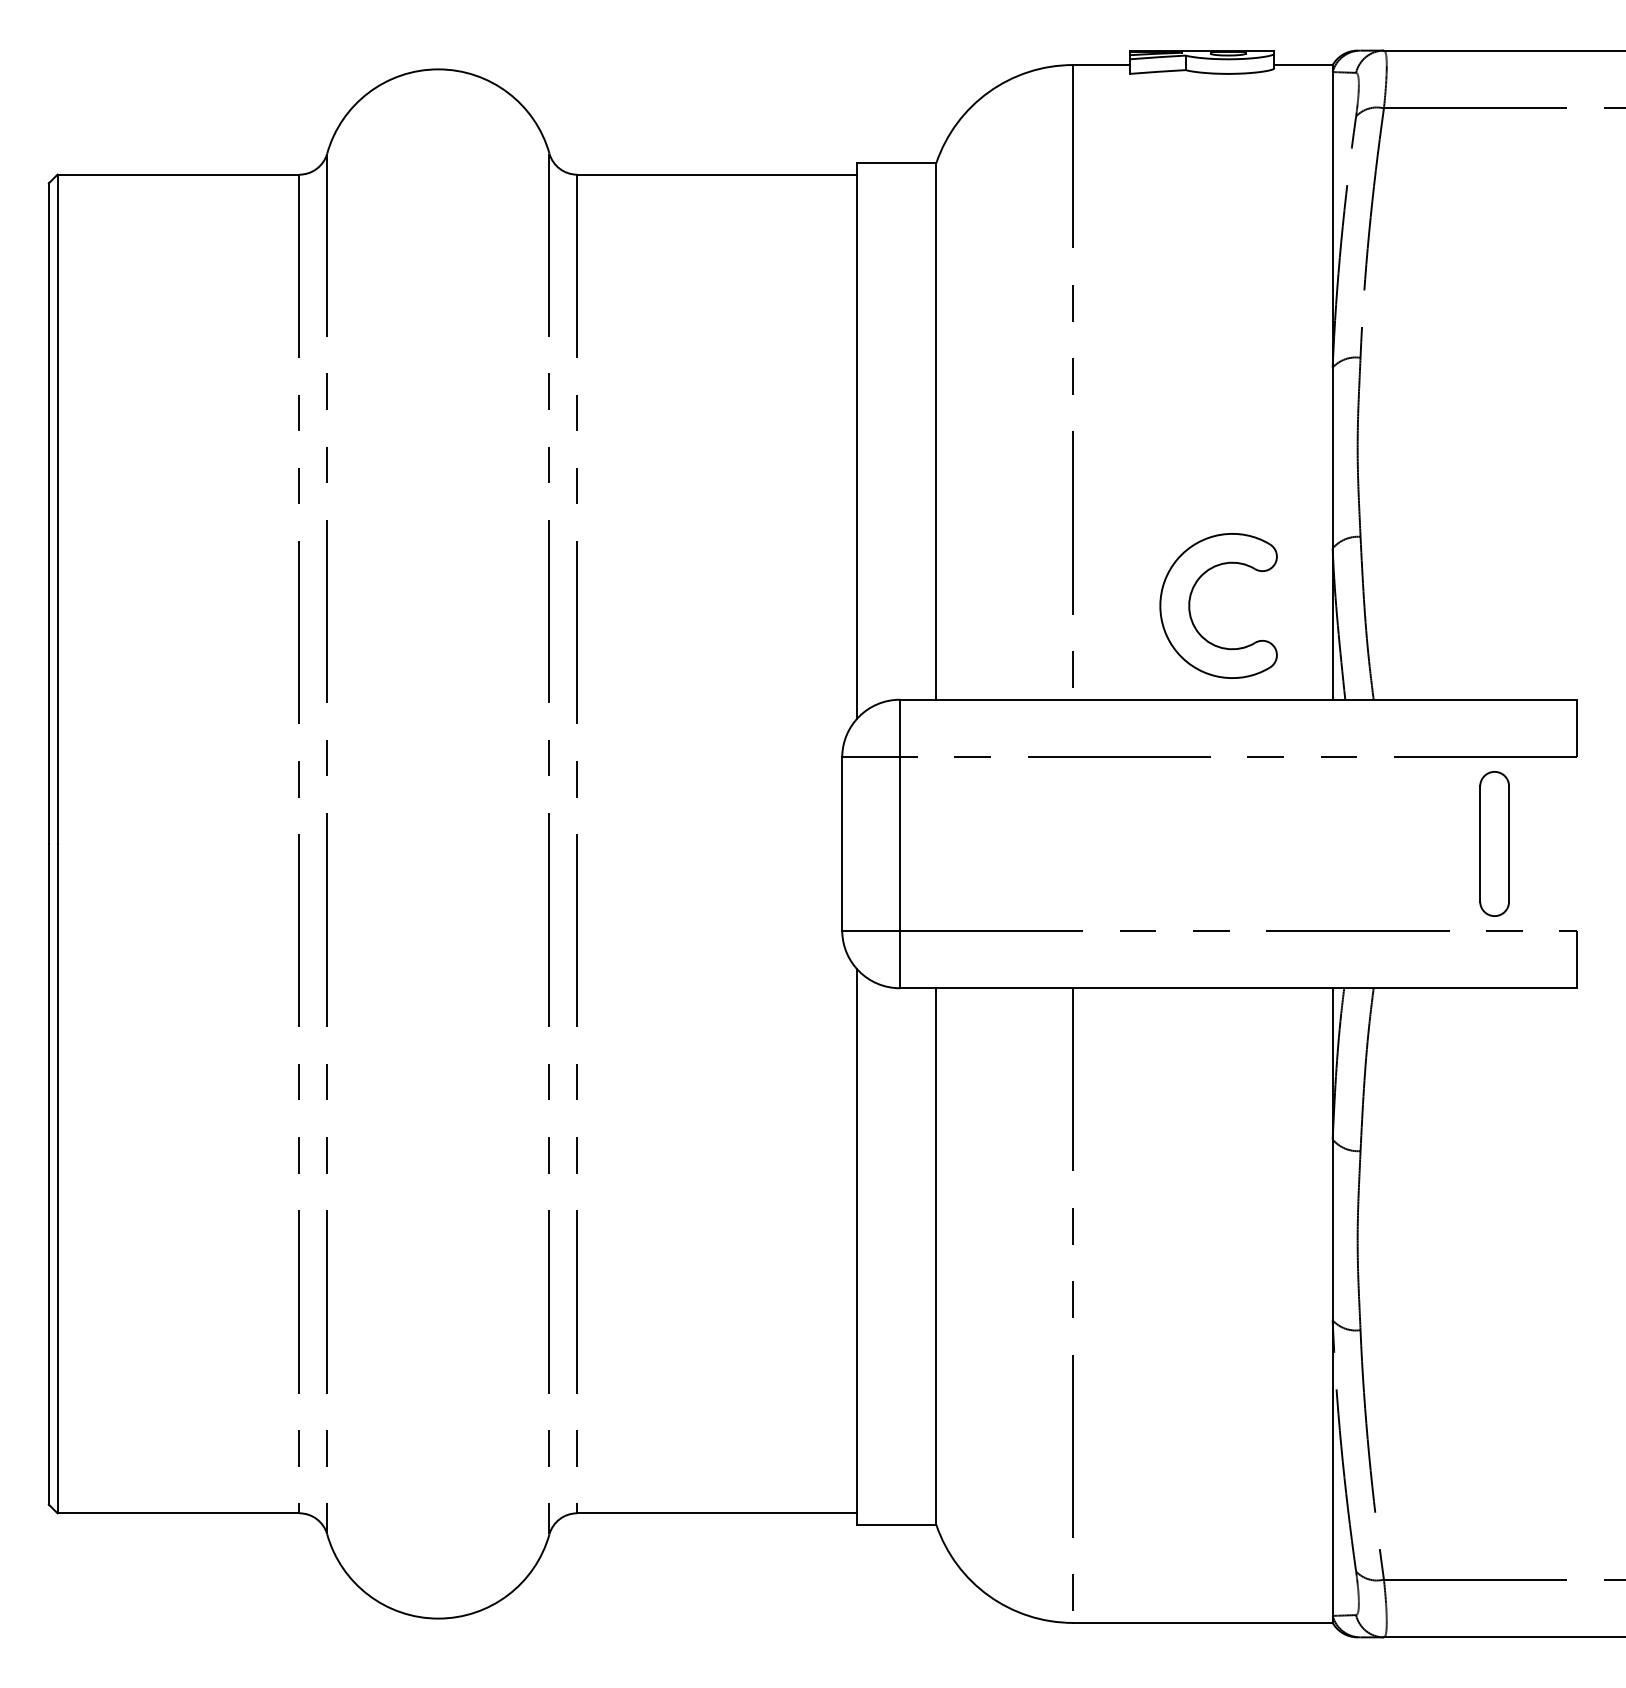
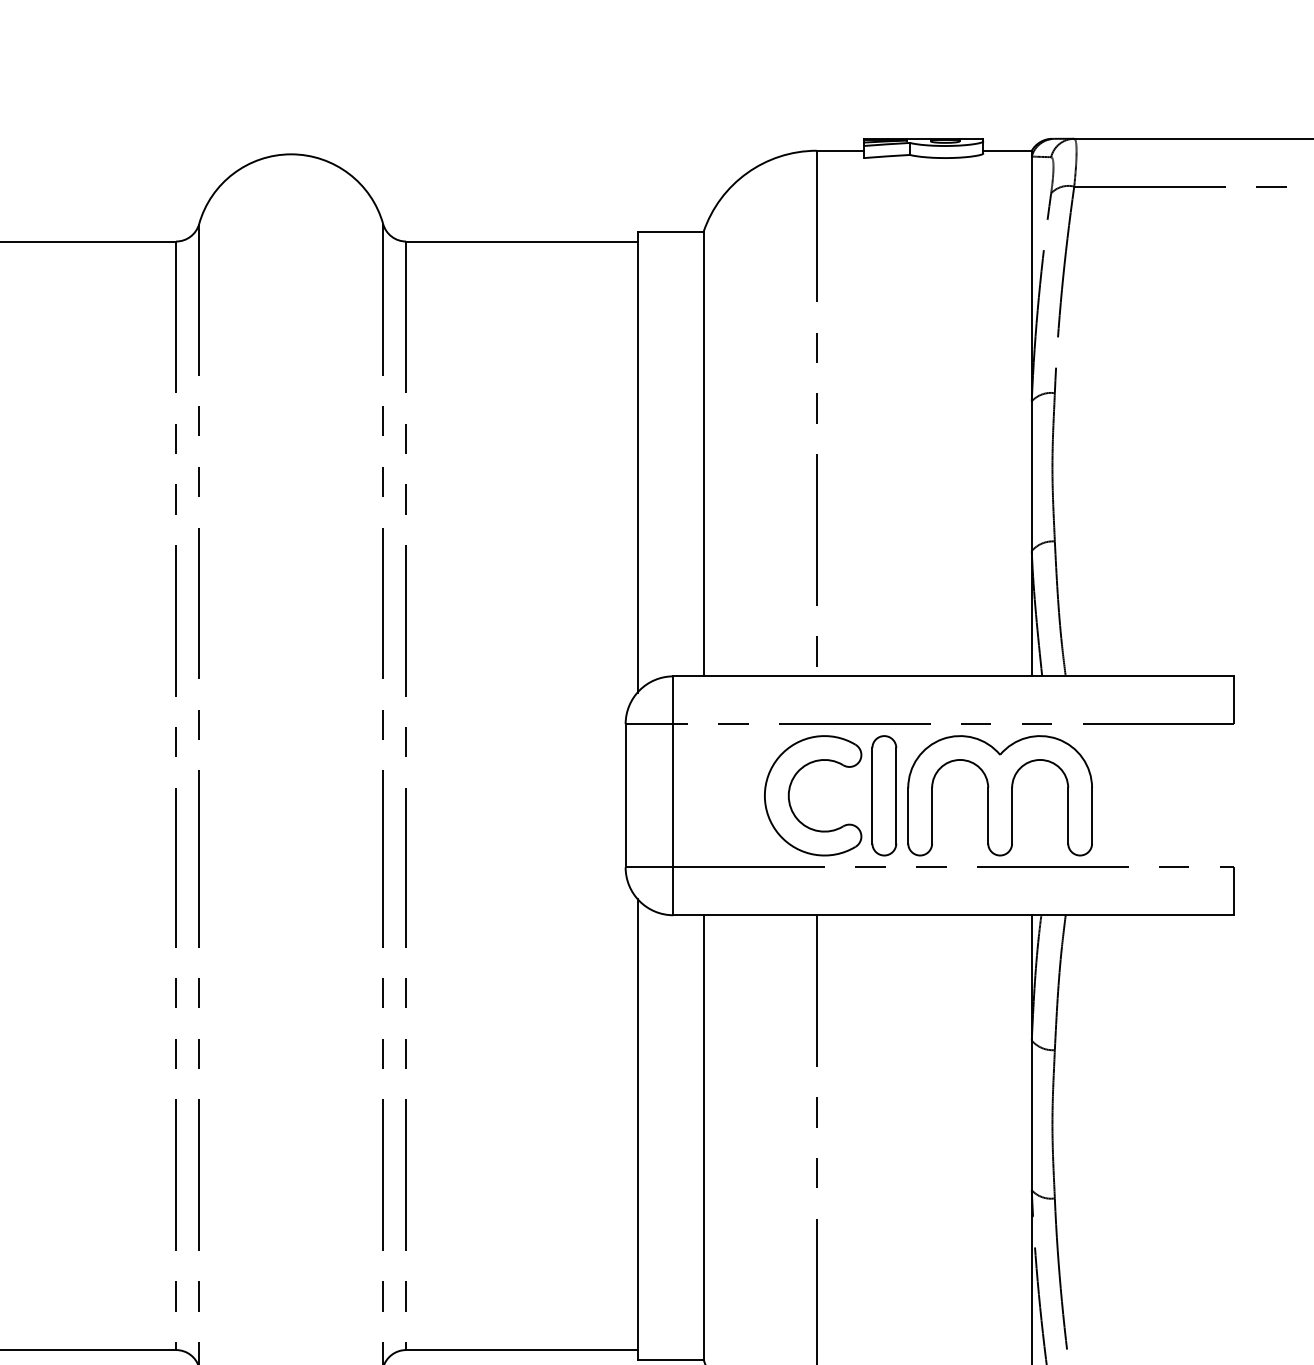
part: (1190, 605) -> (789, 795), moved
part: (1294, 843) -> (1000, 795), added
part: (1494, 843) -> (884, 795), moved

